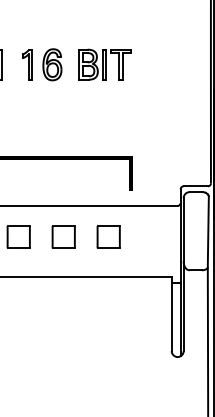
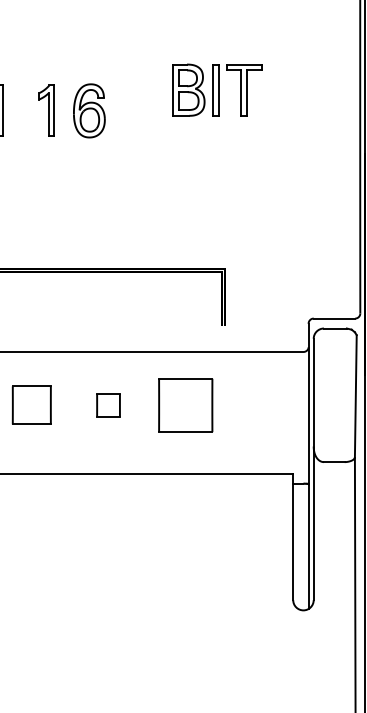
part: (104, 64) -> (215, 89), moved
part: (63, 236) -> (108, 404), size x0.6
part: (108, 236) -> (185, 404), size x1.4

